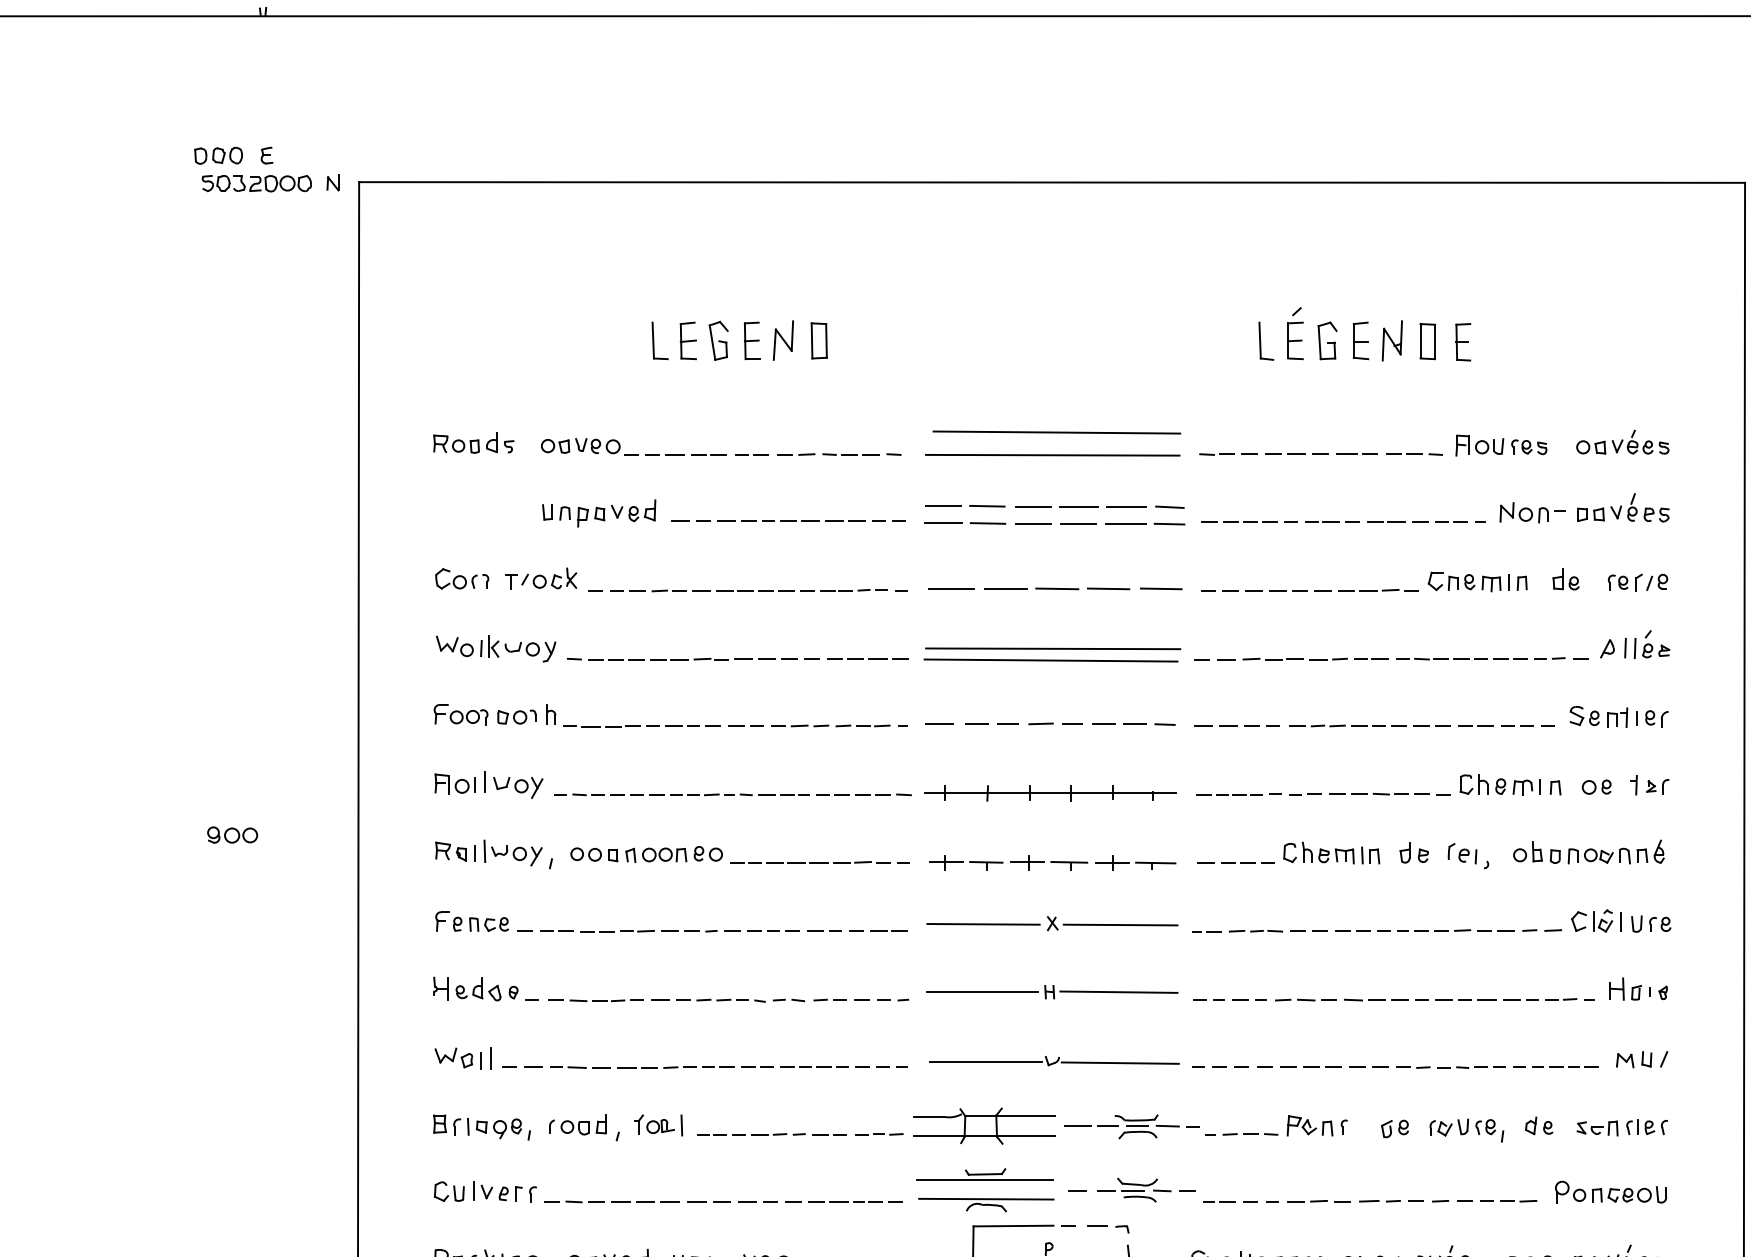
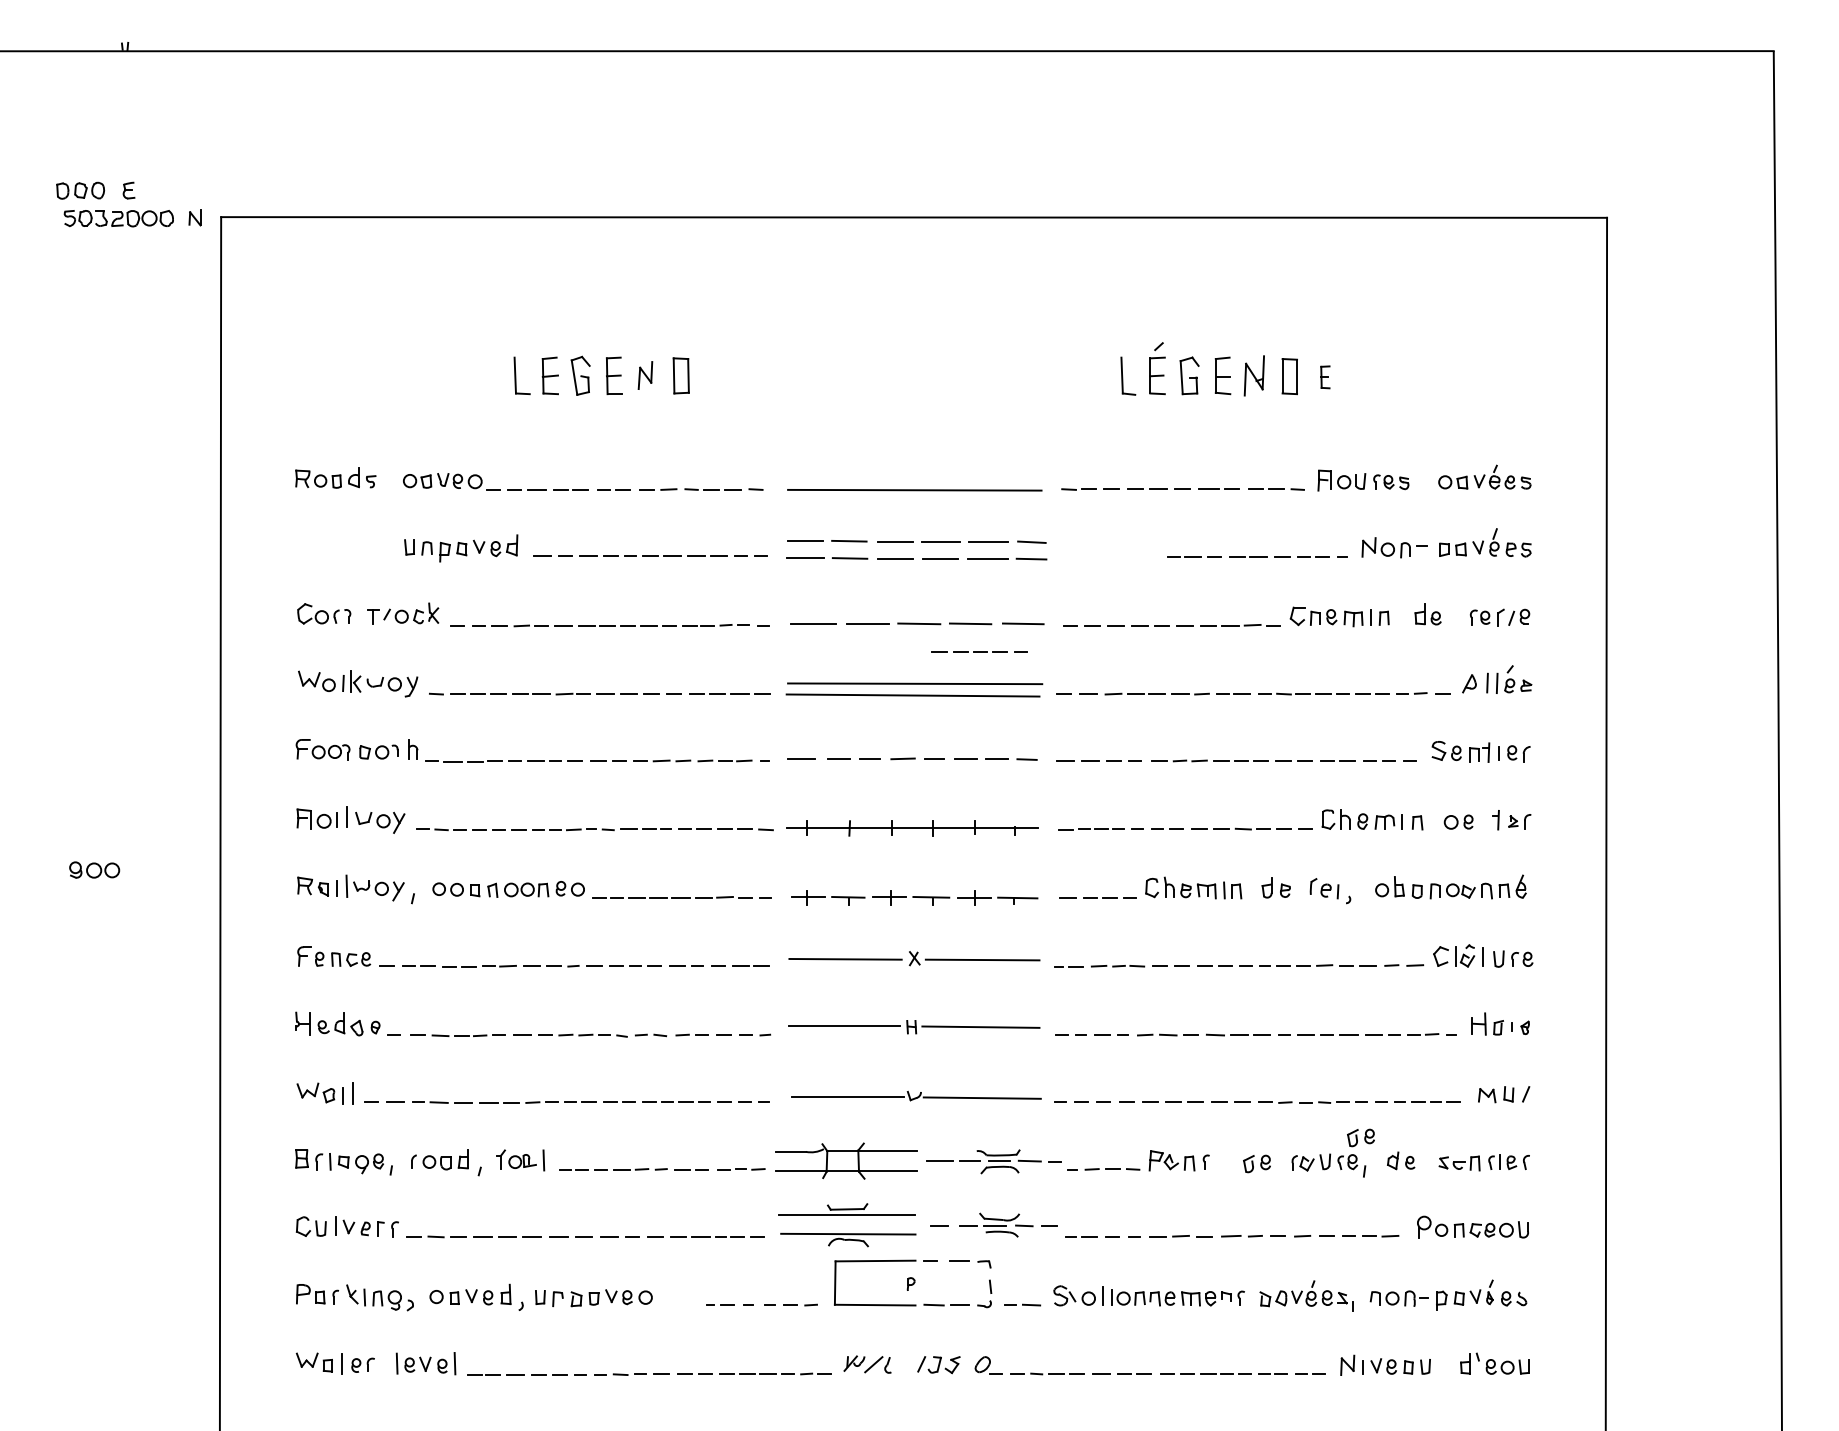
part: (783, 340) -> (645, 375), size x0.7
part: (1463, 342) -> (1325, 377), size x0.6
line: (1056, 432) -> (918, 467), removed
line: (1249, 521) -> (979, 651), moved
part: (1498, 1102) -> (1360, 1137), added

